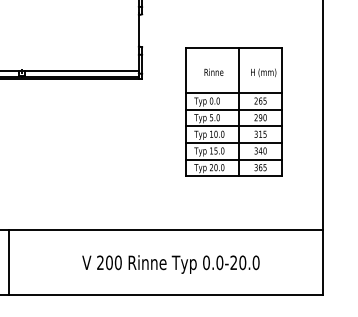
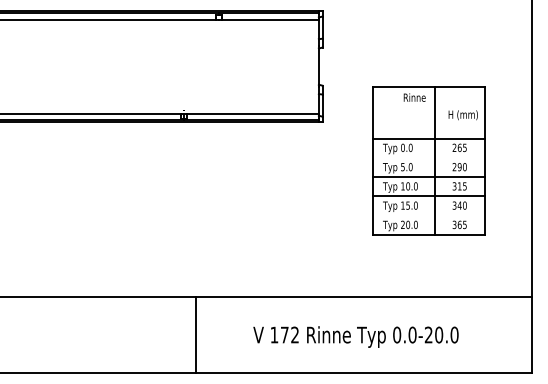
text: (213, 72) -> (414, 97), moved
line: (233, 109) -> (428, 157), removed
line: (233, 159) -> (428, 215), removed
line: (8, 262) -> (196, 334), moved
text: (109, 262) -> (284, 334), 200 -> 172

